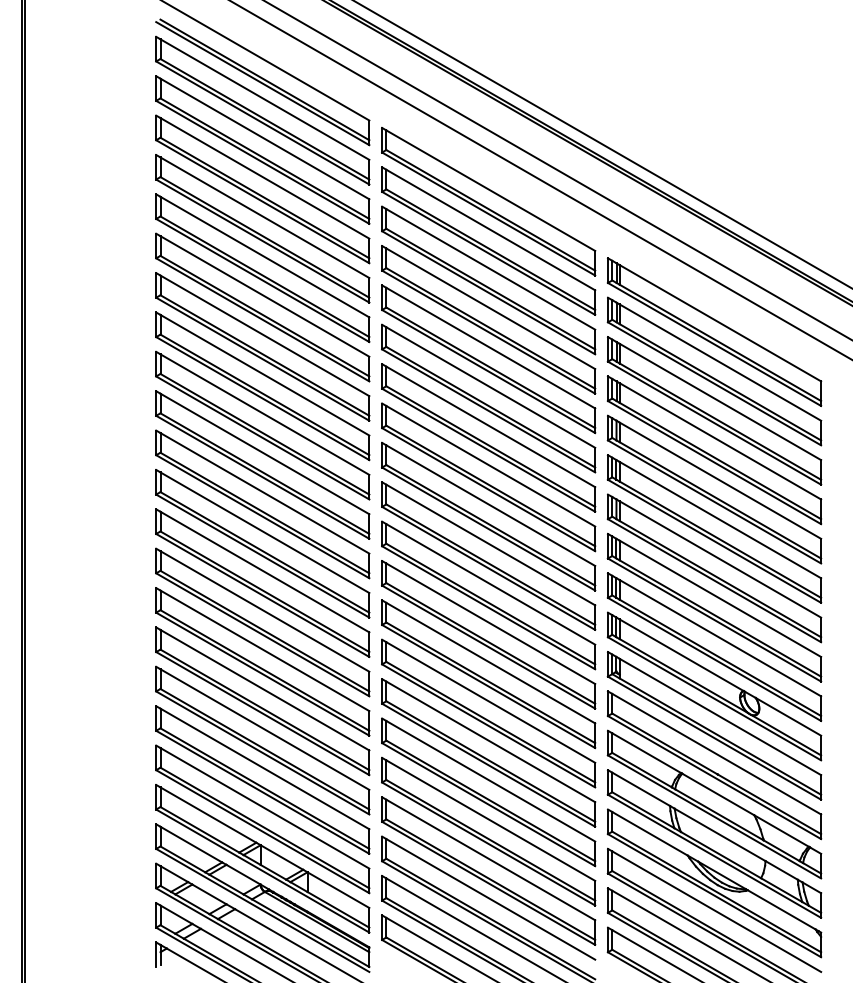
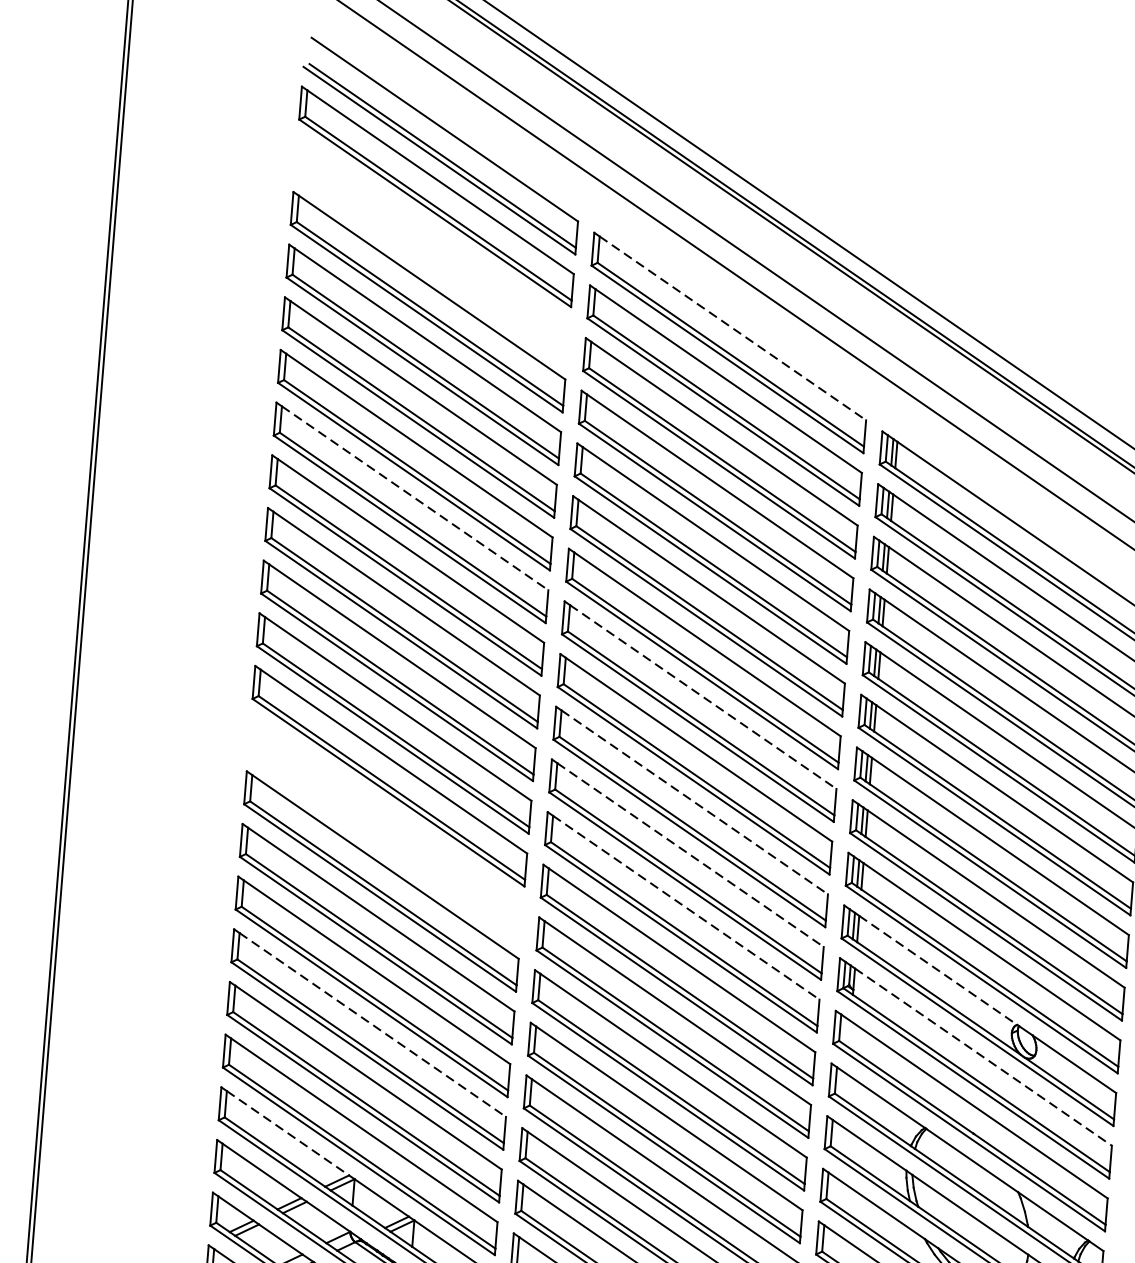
part: (262, 149) -> (431, 248), removed
line: (490, 190) -> (732, 328), solid -> dashed
line: (264, 335) -> (414, 497), solid -> dashed
line: (490, 466) -> (702, 697), solid -> dashed
line: (490, 545) -> (694, 803), solid -> dashed
part: (262, 582) -> (385, 827), removed
line: (490, 584) -> (690, 855), solid -> dashed
line: (490, 623) -> (685, 907), solid -> dashed
line: (681, 655) -> (938, 970), solid -> dashed
line: (720, 717) -> (983, 1057), solid -> dashed
line: (264, 729) -> (372, 1024), solid -> dashed
line: (208, 815) -> (288, 1133), solid -> dashed

